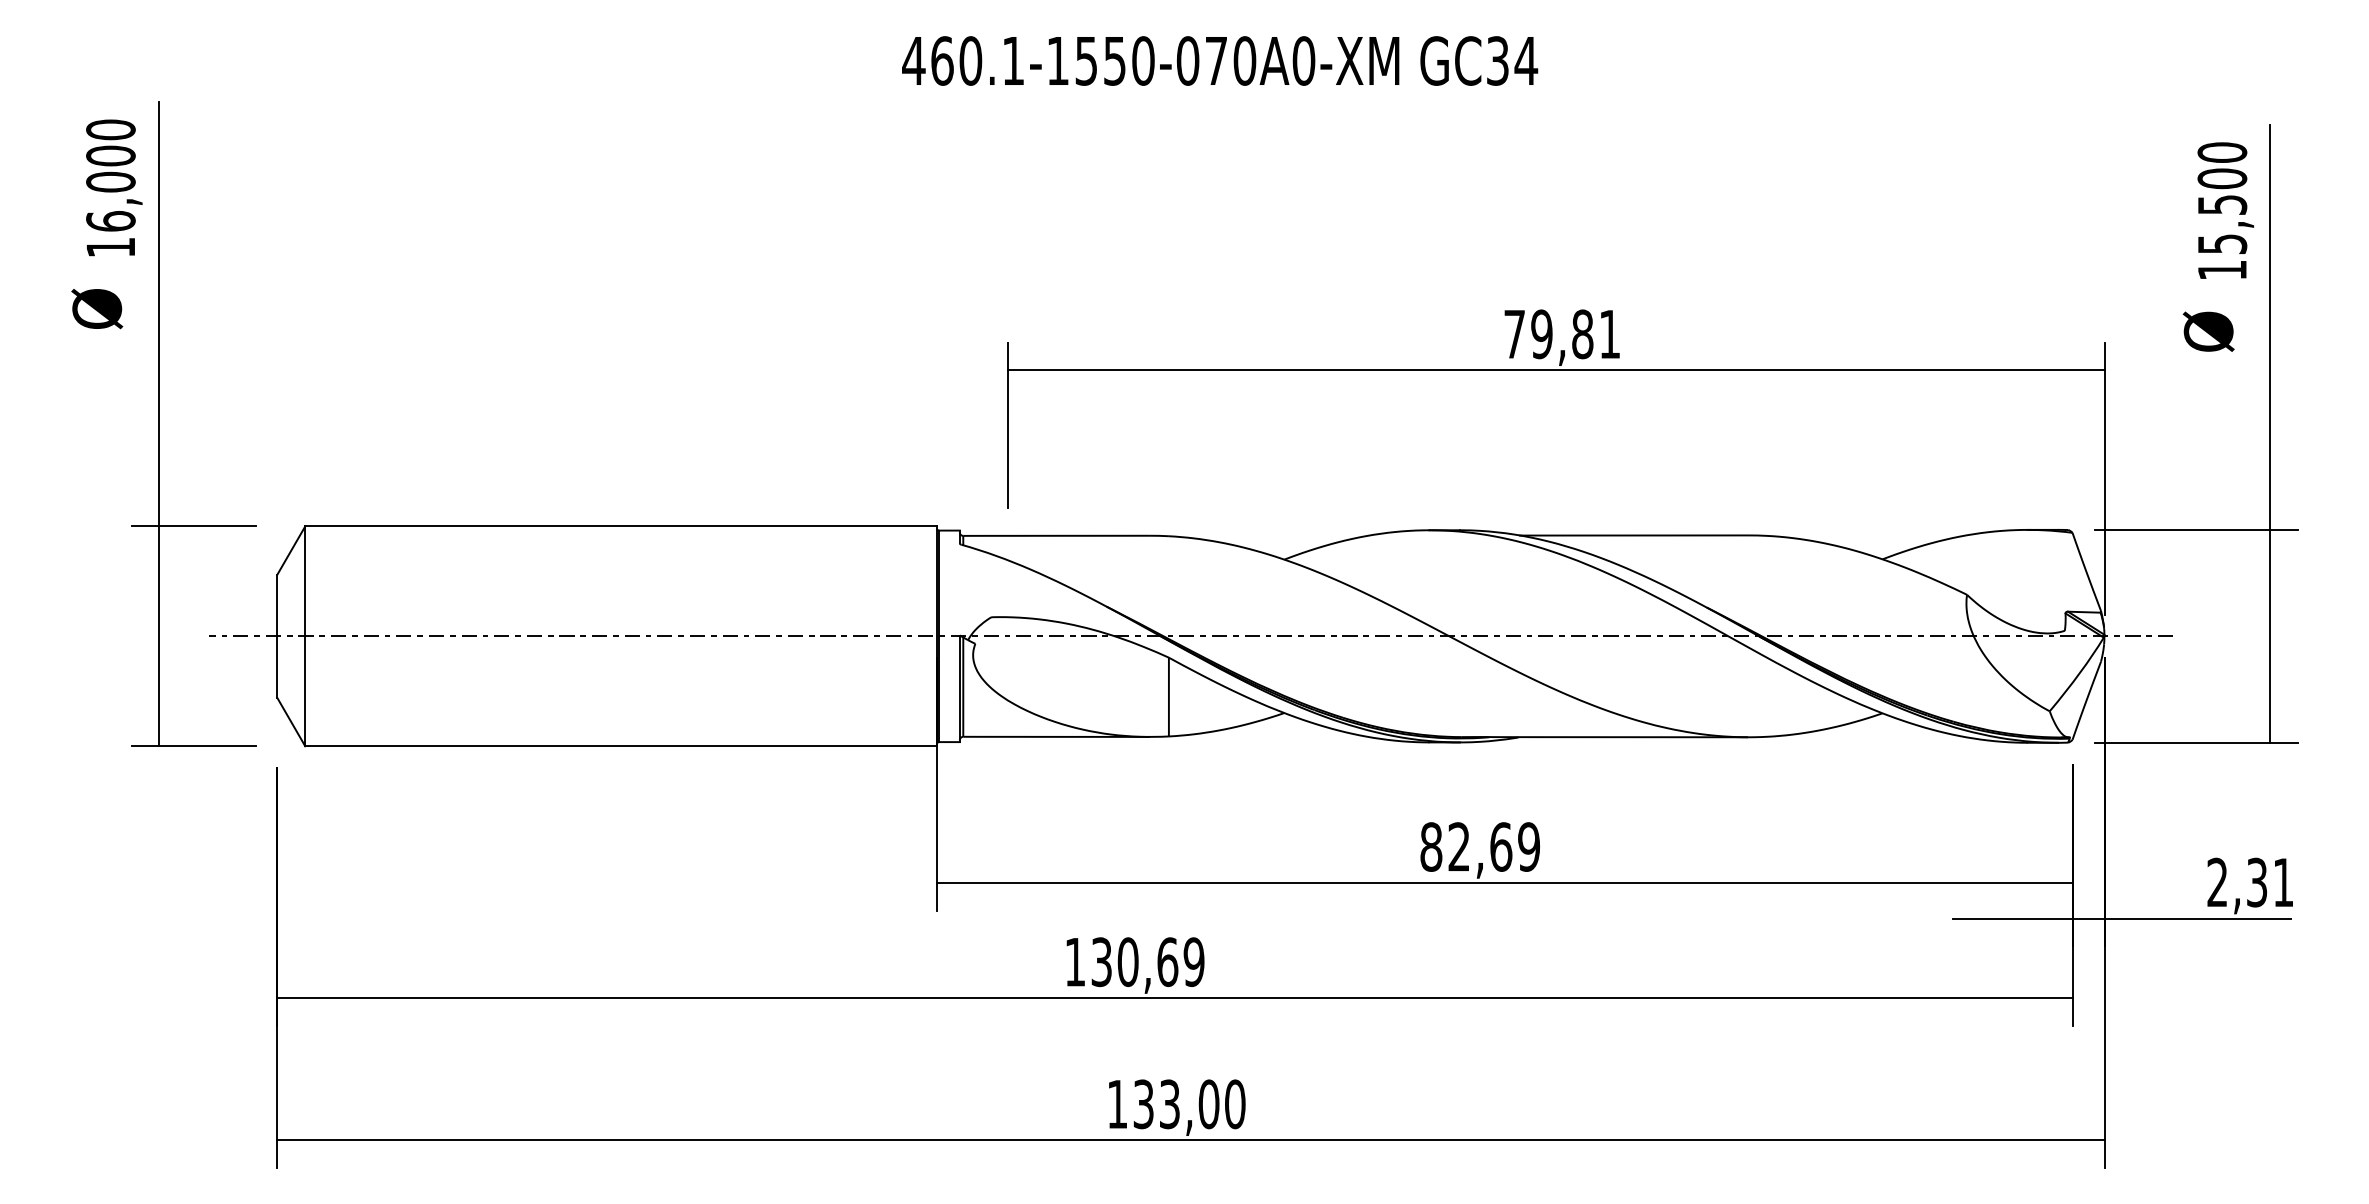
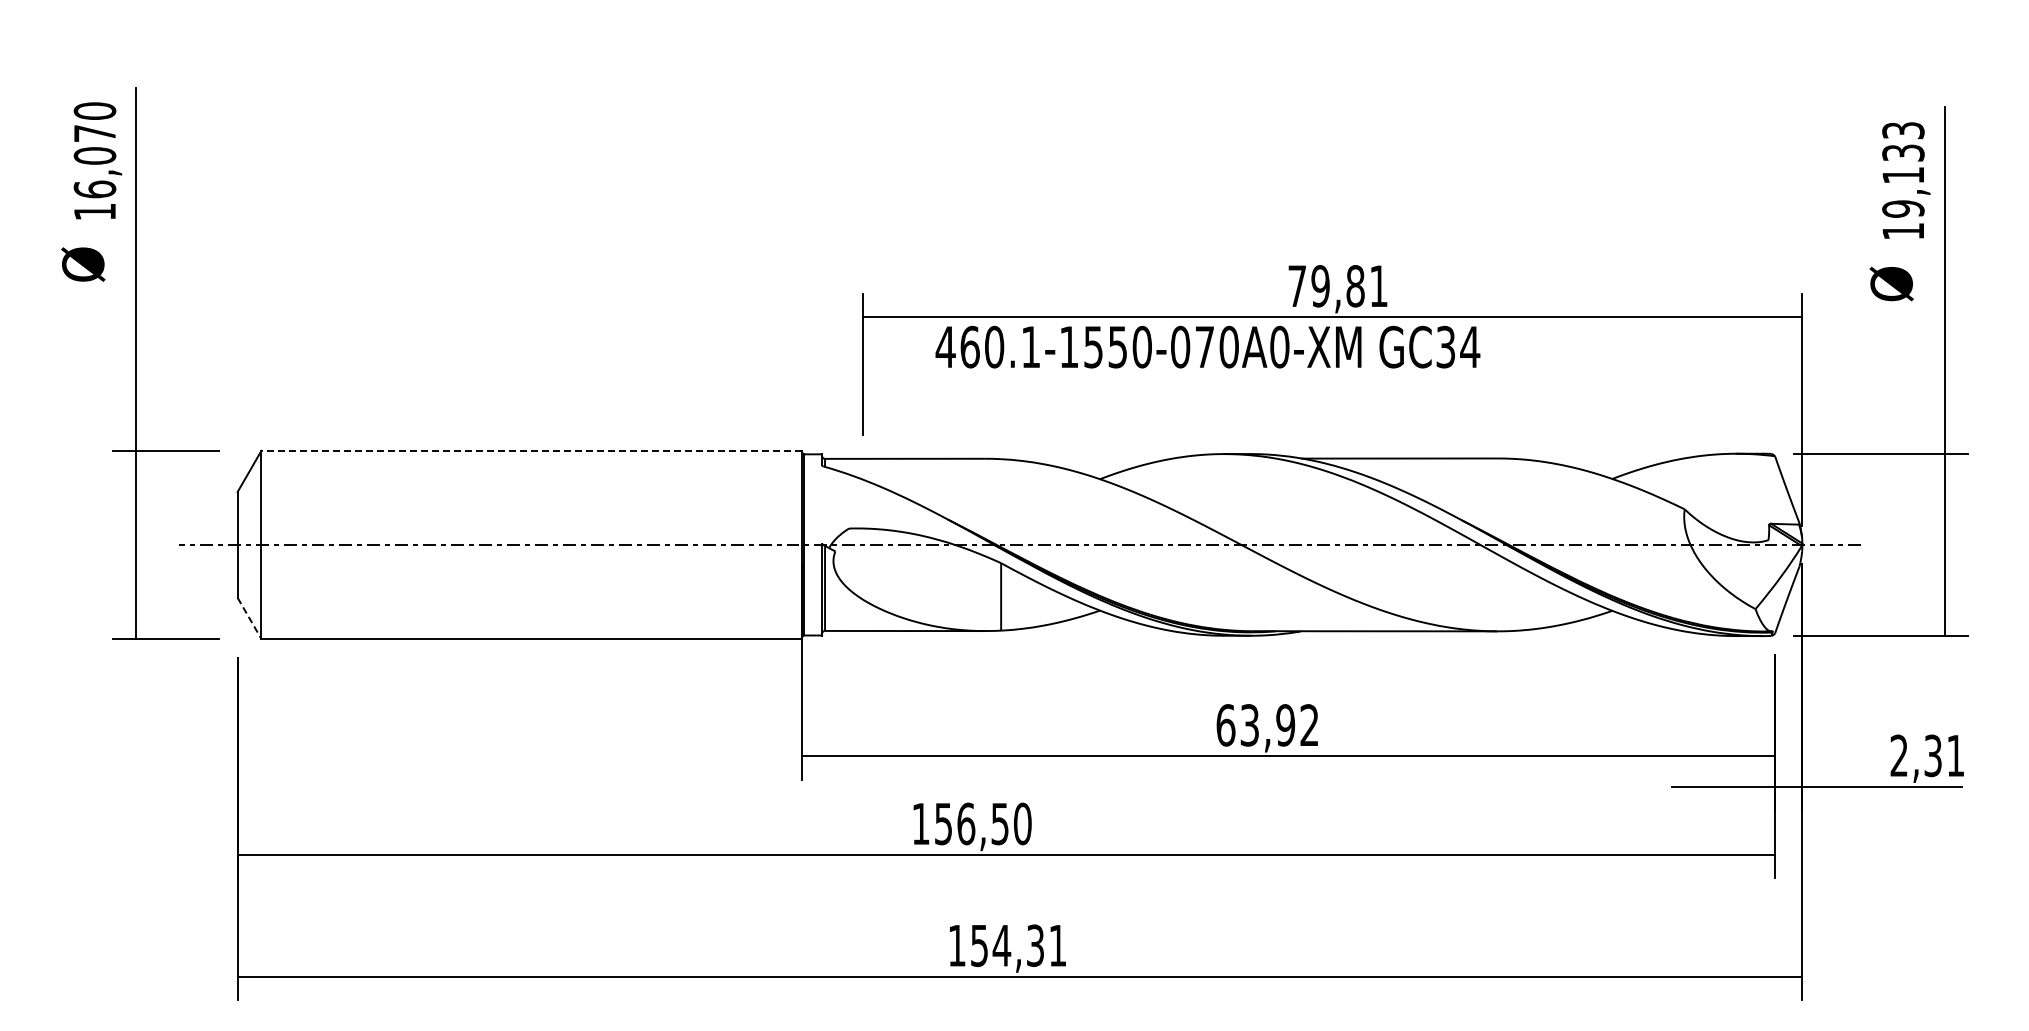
text: (1219, 60) -> (1207, 346), moved
text: (110, 155) -> (94, 133), 16,000 -> 16,070
text: (2222, 198) -> (1903, 169), 15,500 -> 19,133
line: (620, 526) -> (531, 450), solid -> dashed
line: (291, 722) -> (249, 618), solid -> dashed
text: (1479, 847) -> (1267, 725), 82,69 -> 63,92
text: (1148, 961) -> (983, 823), 130,69 -> 156,50
text: (1189, 1104) -> (1018, 945), 133,00 -> 154,31

